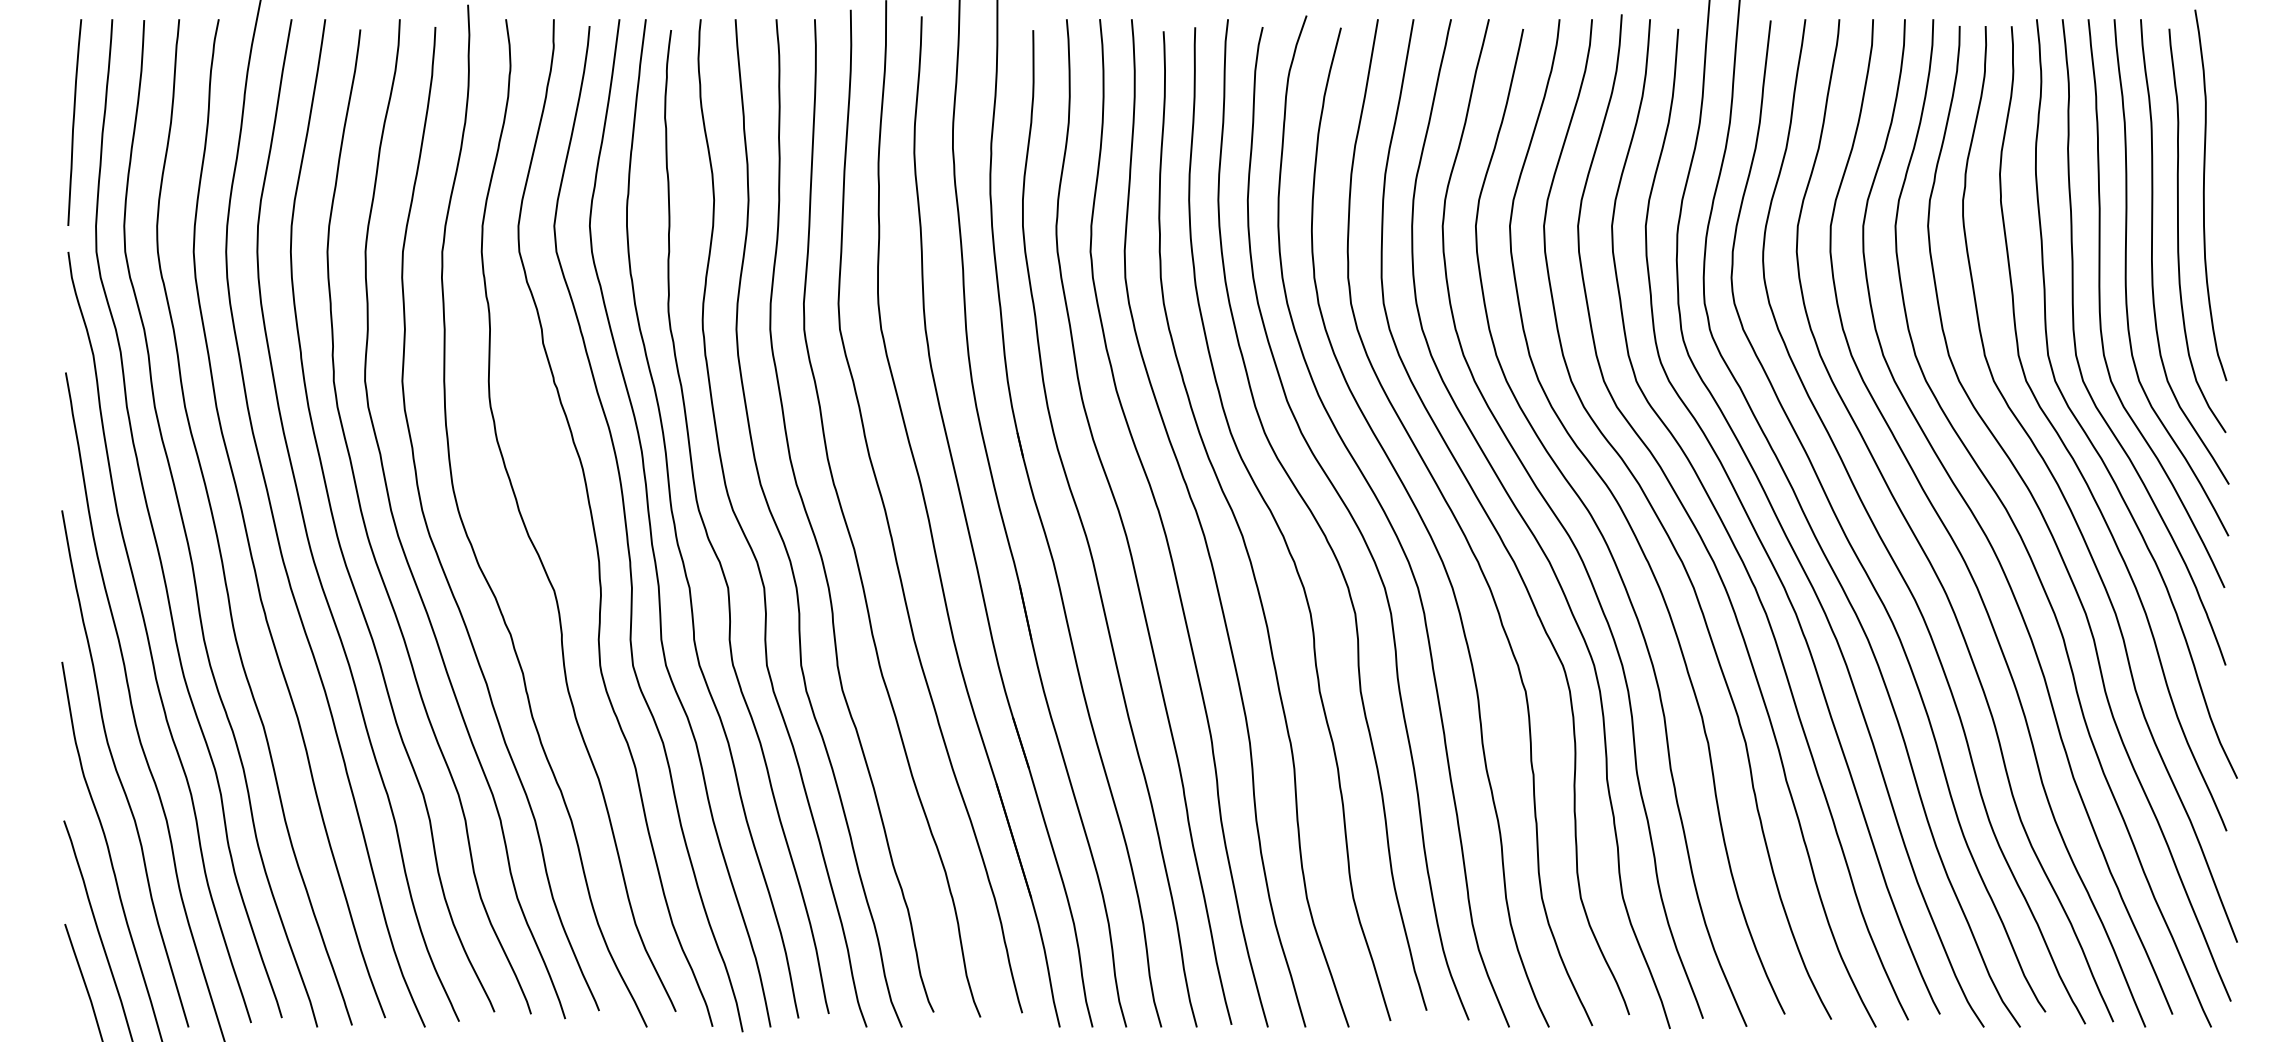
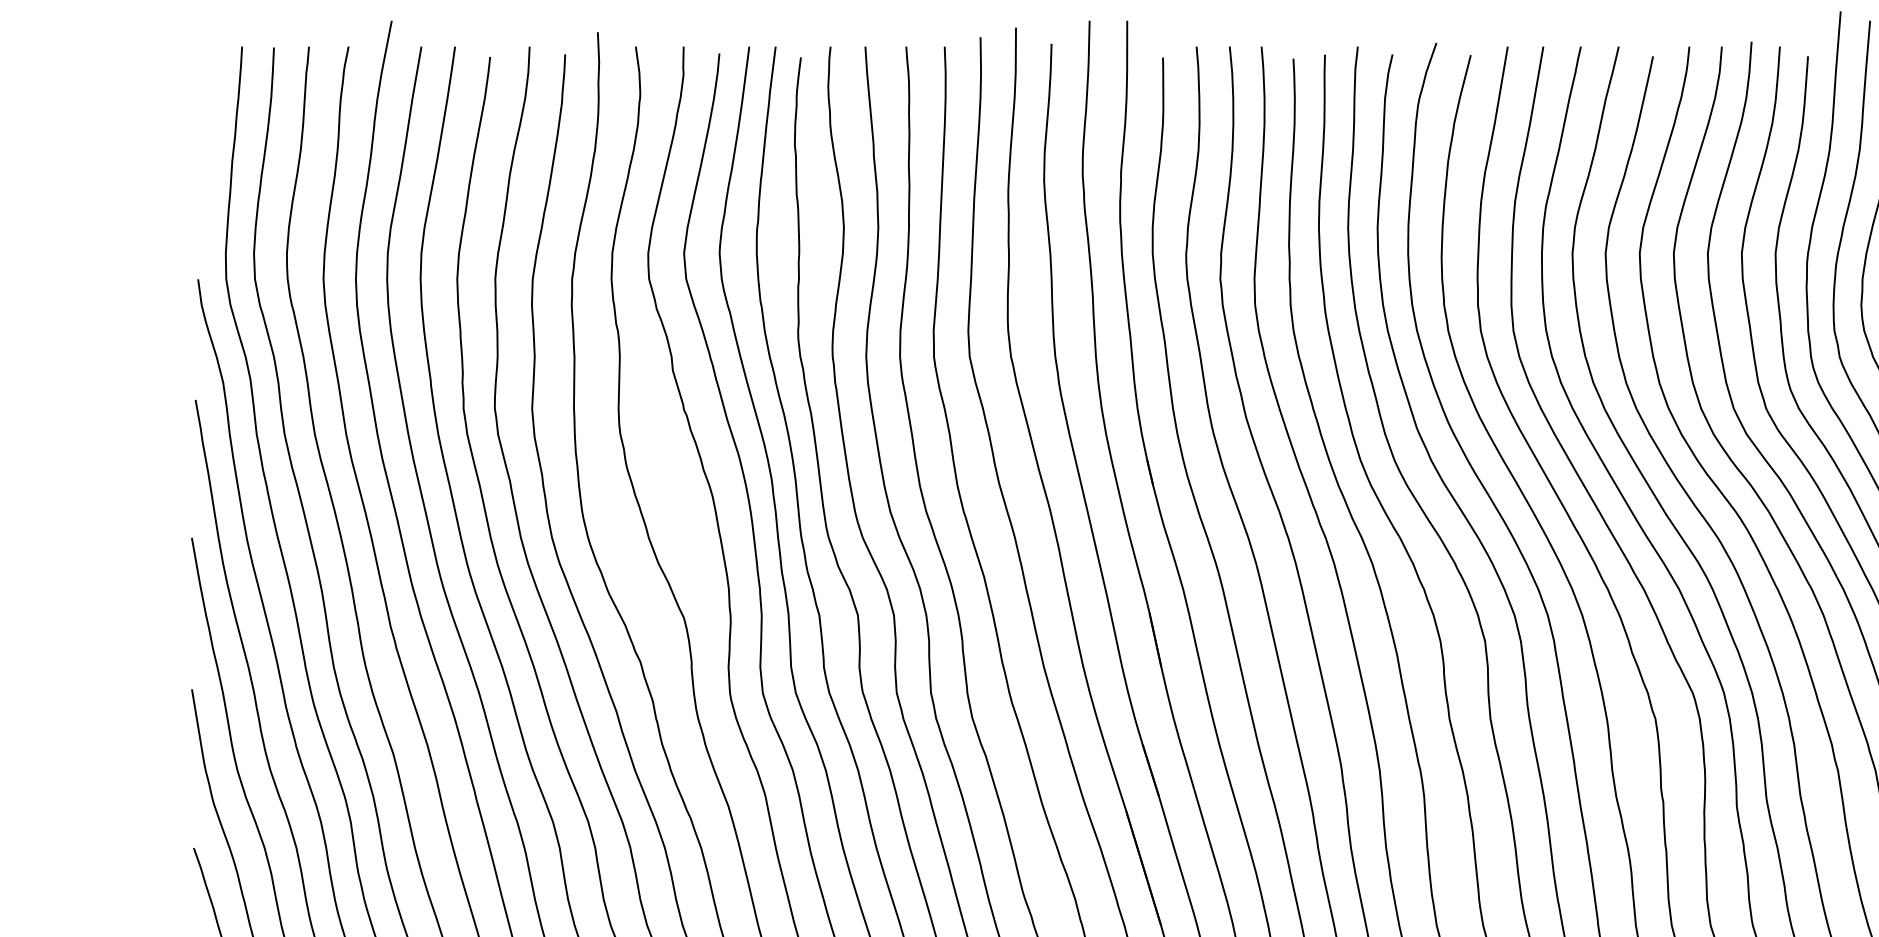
curve: (74, 122) -> (204, 149), removed

